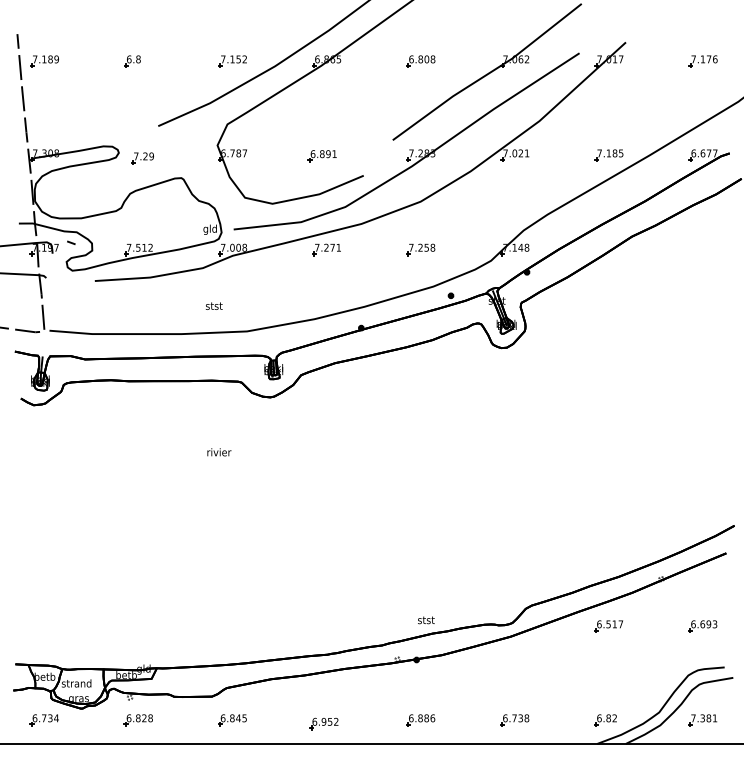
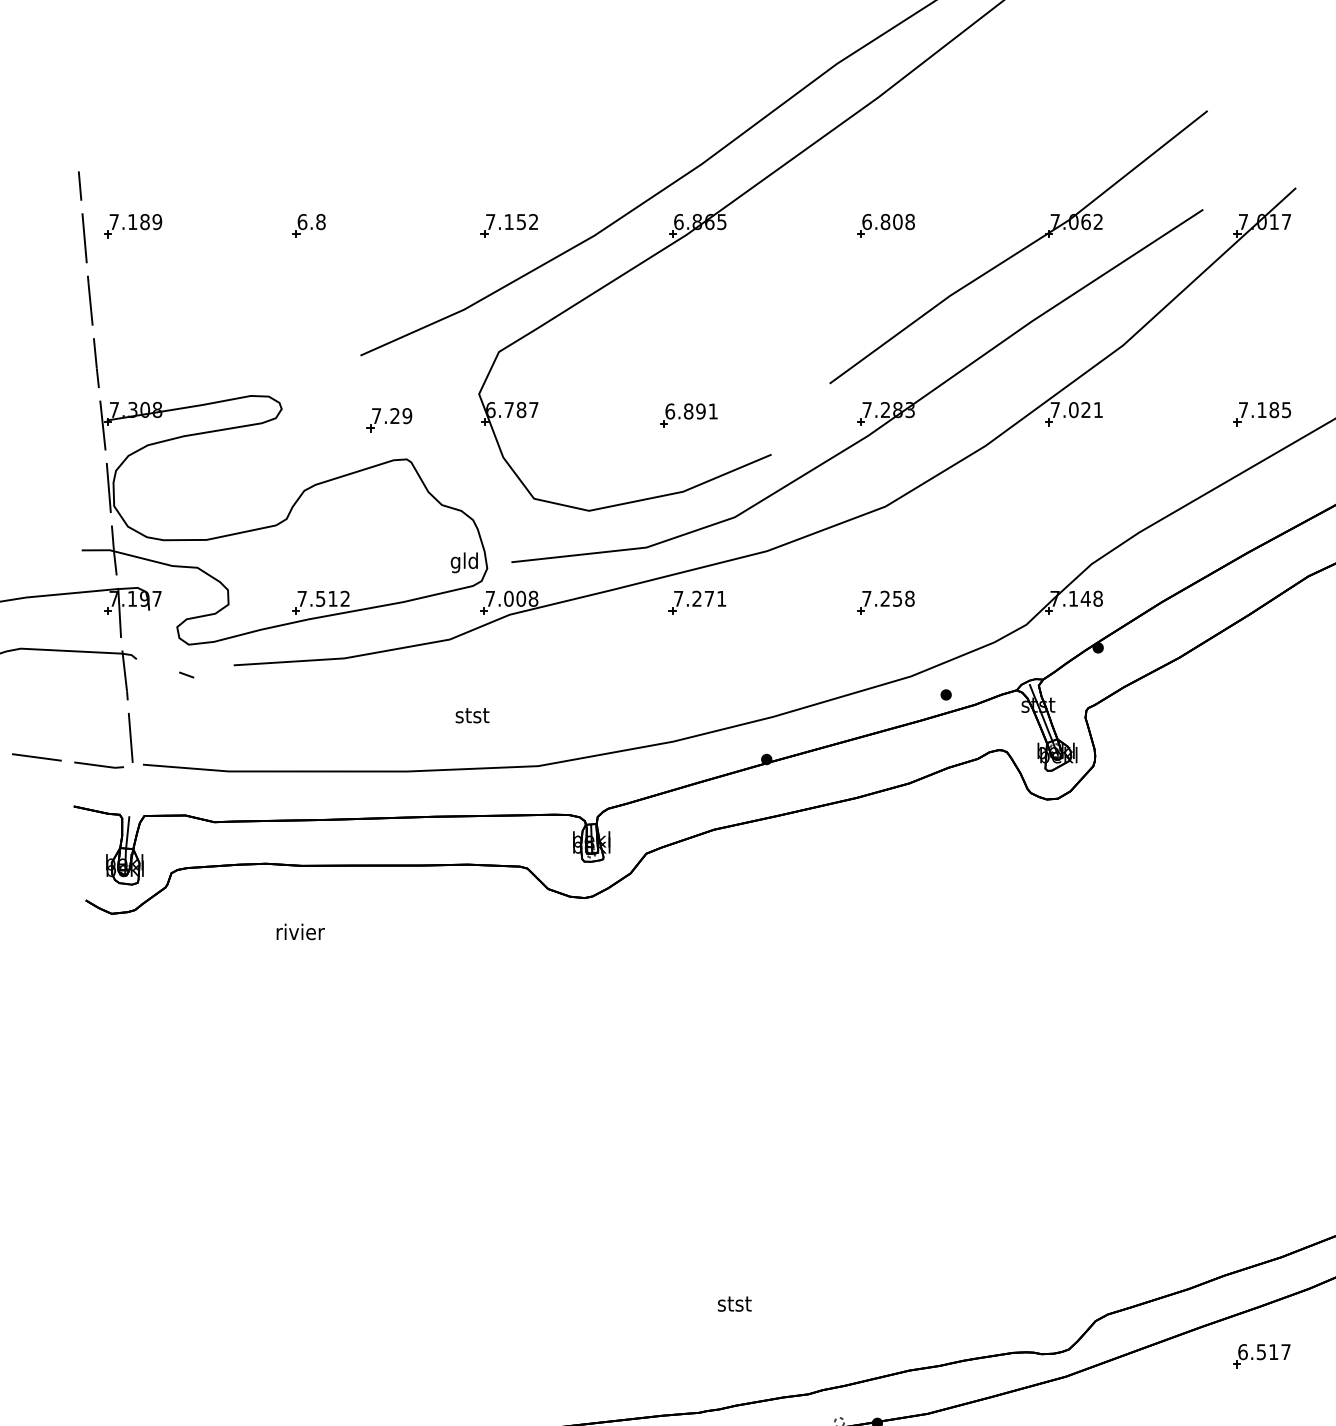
part: (142, 158) -> (389, 420), moved
line: (71, 242) -> (186, 674), moved
text: (219, 452) -> (300, 932), moved
text: (426, 620) -> (735, 1304), moved

